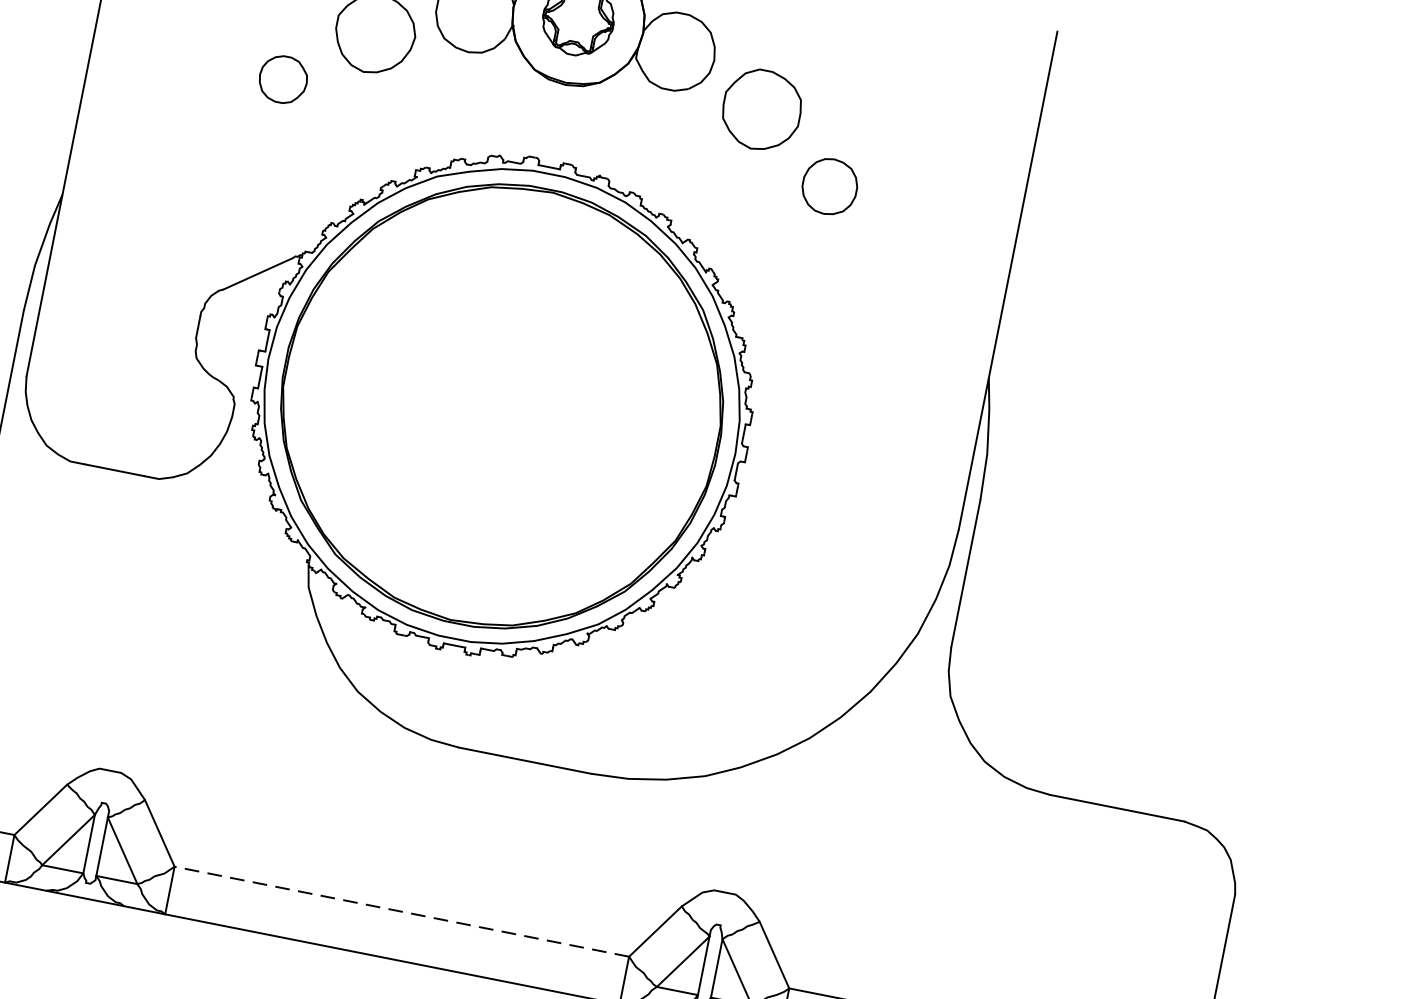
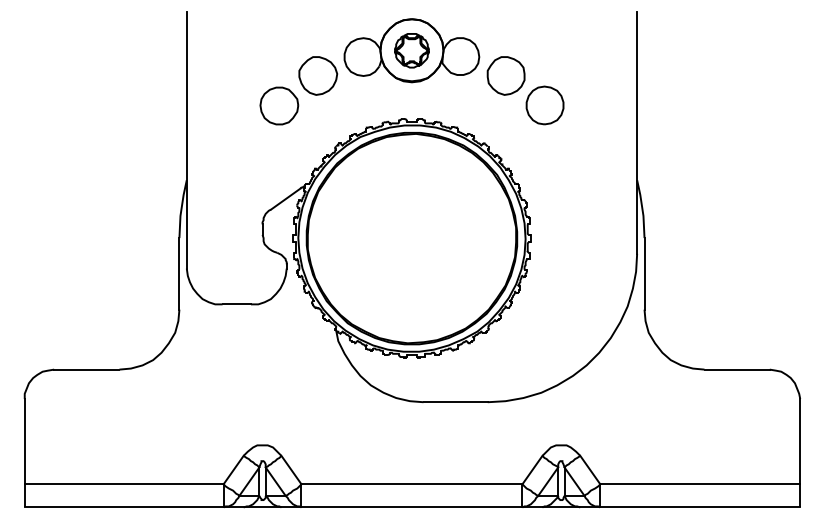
part: (283, 78) -> (279, 105), size x1.67
part: (828, 186) -> (544, 105), size x1.43
line: (400, 911) -> (411, 484), dashed -> solid

